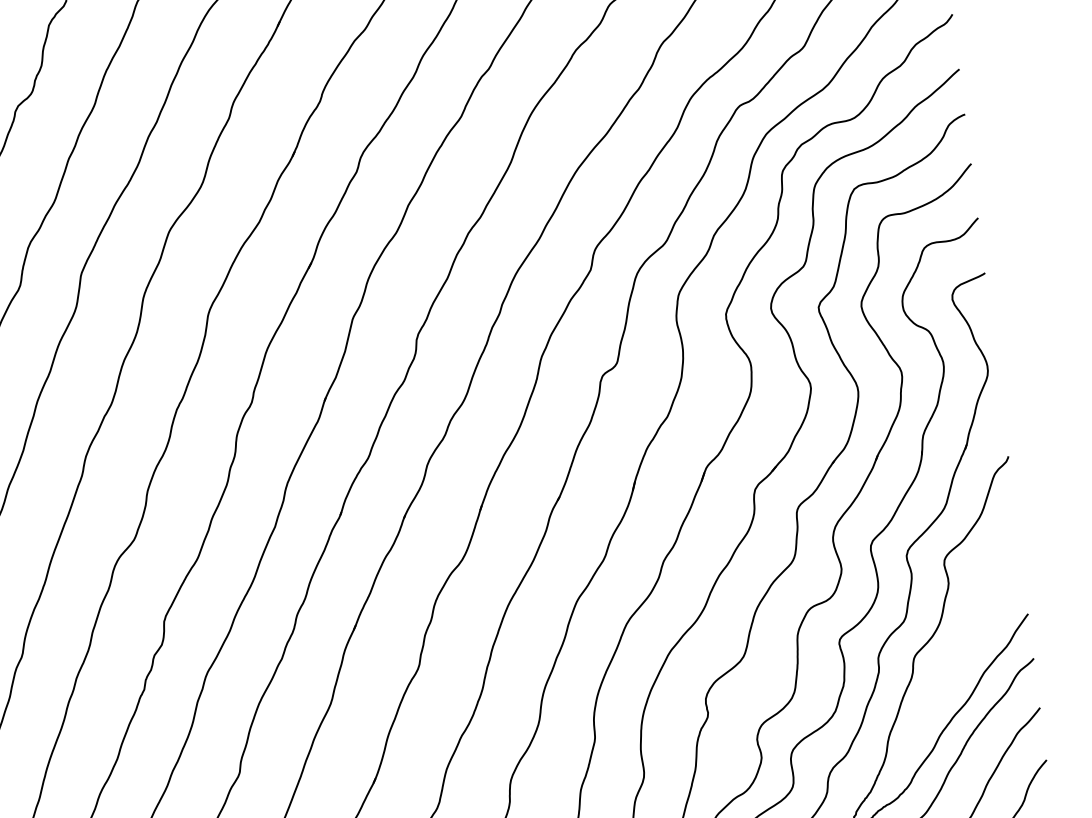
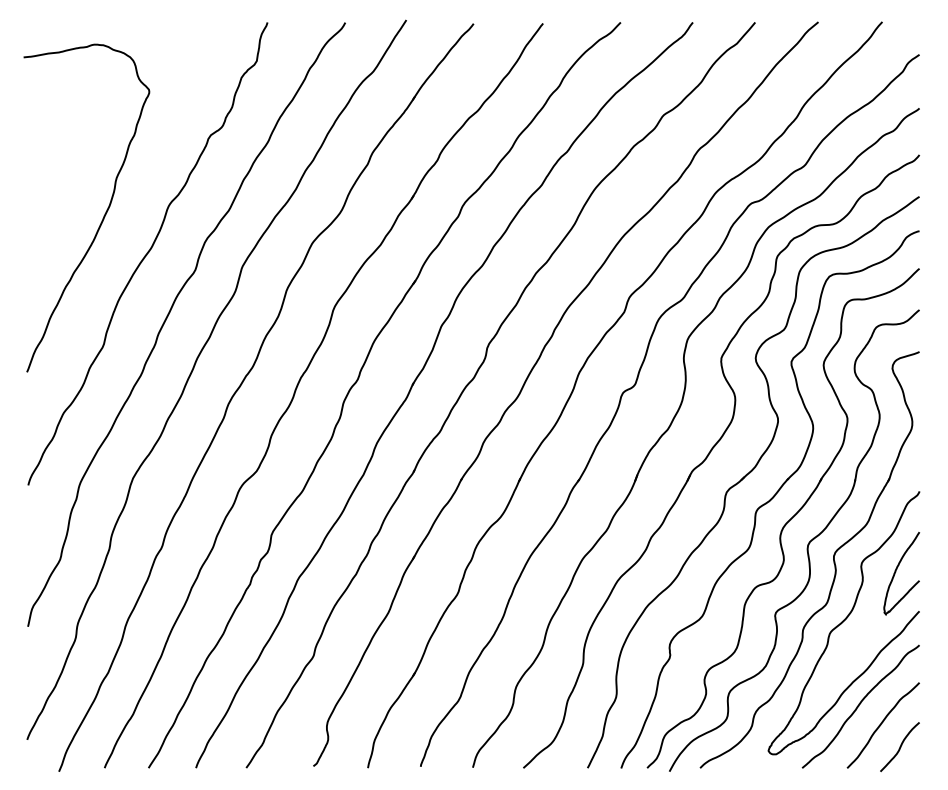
curve: (991, 566) -> (896, 572), added

